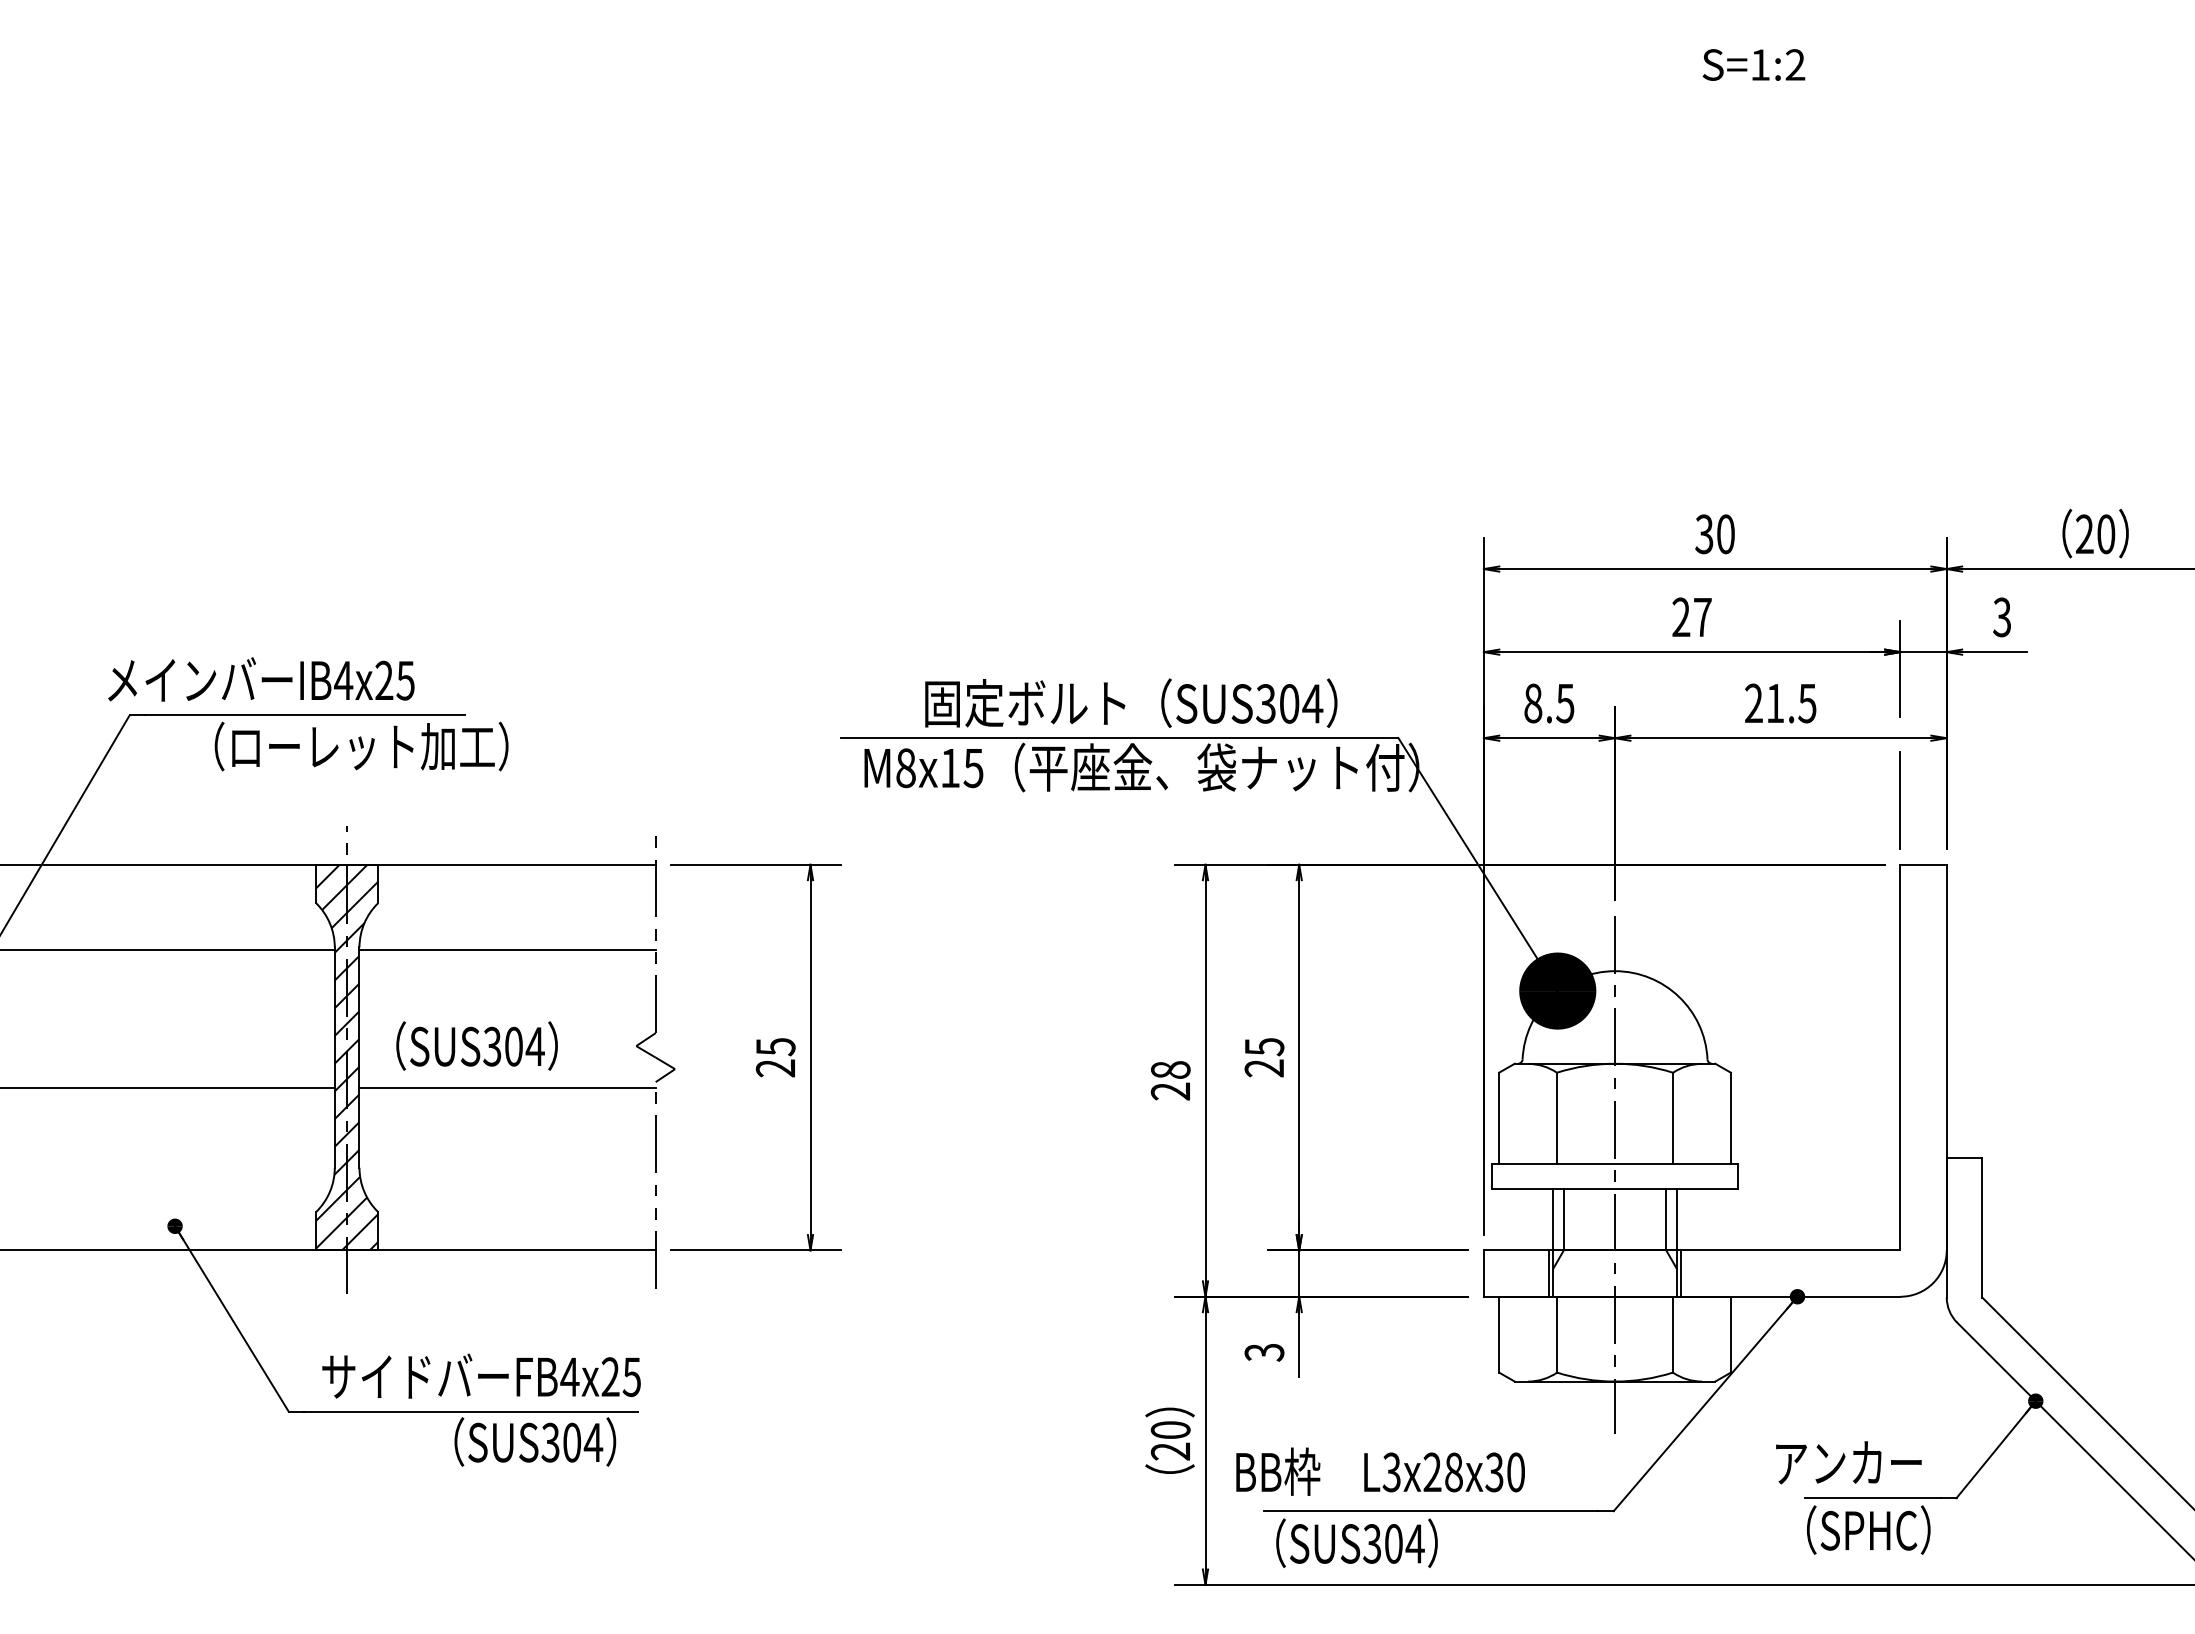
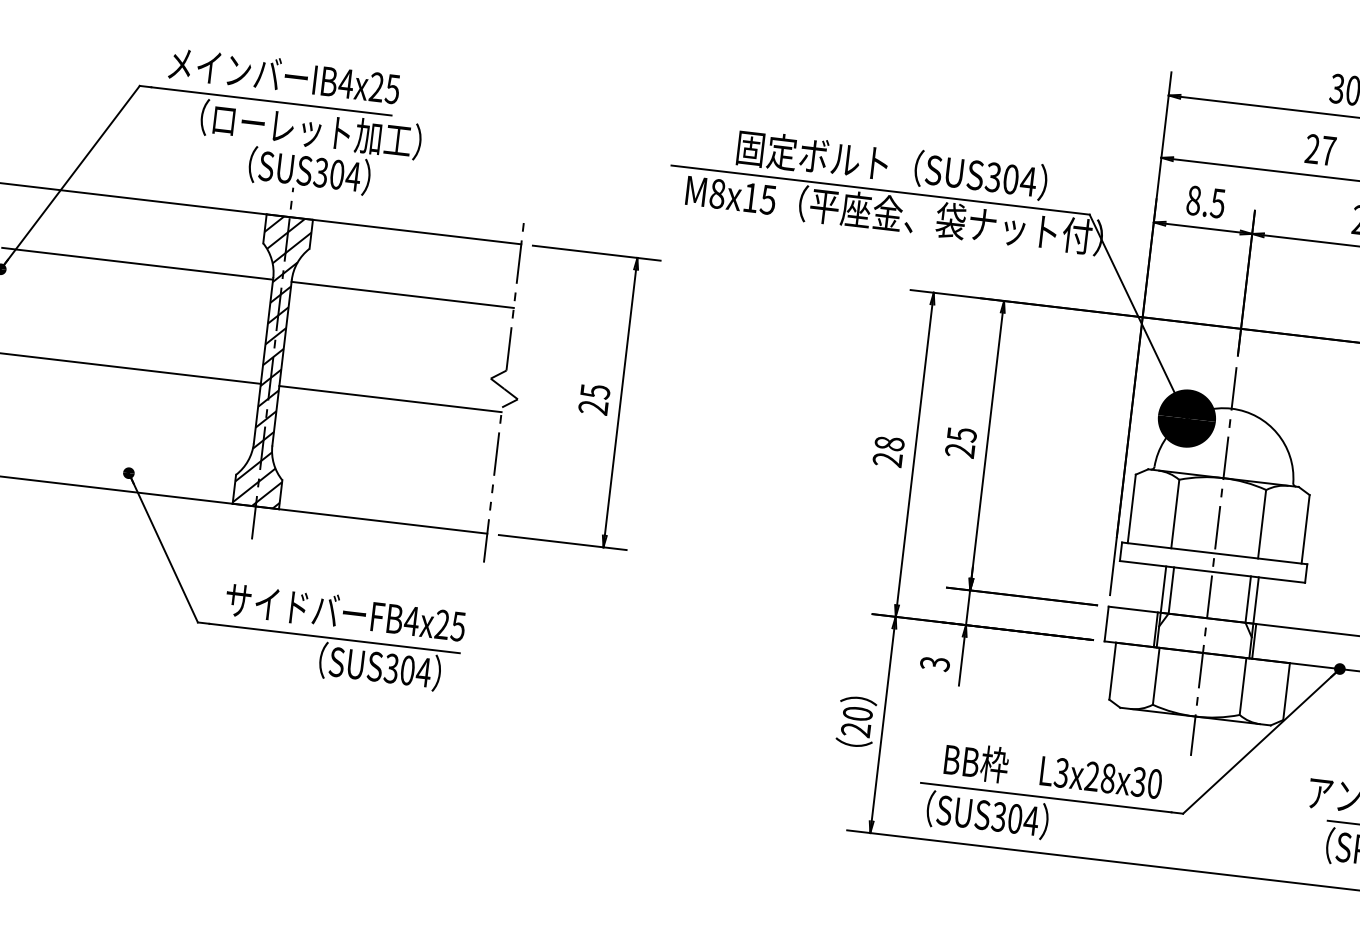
text: (261, 679) -> (284, 75), moved
text: (476, 1045) -> (309, 170), moved
text: (1380, 1471) -> (1053, 771), moved

